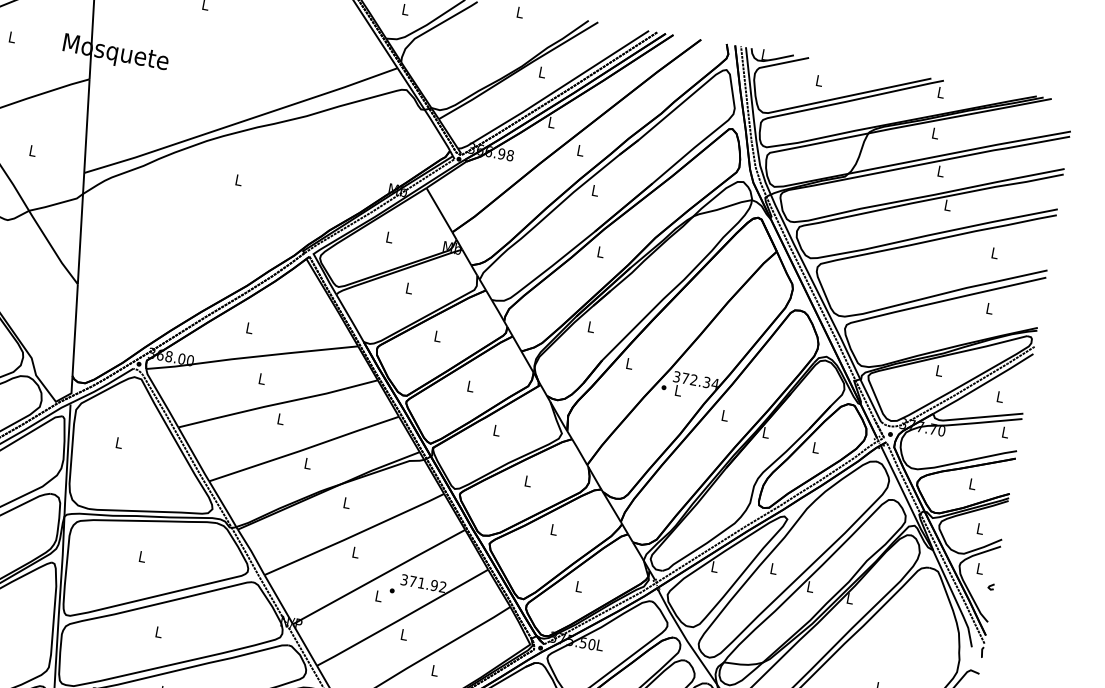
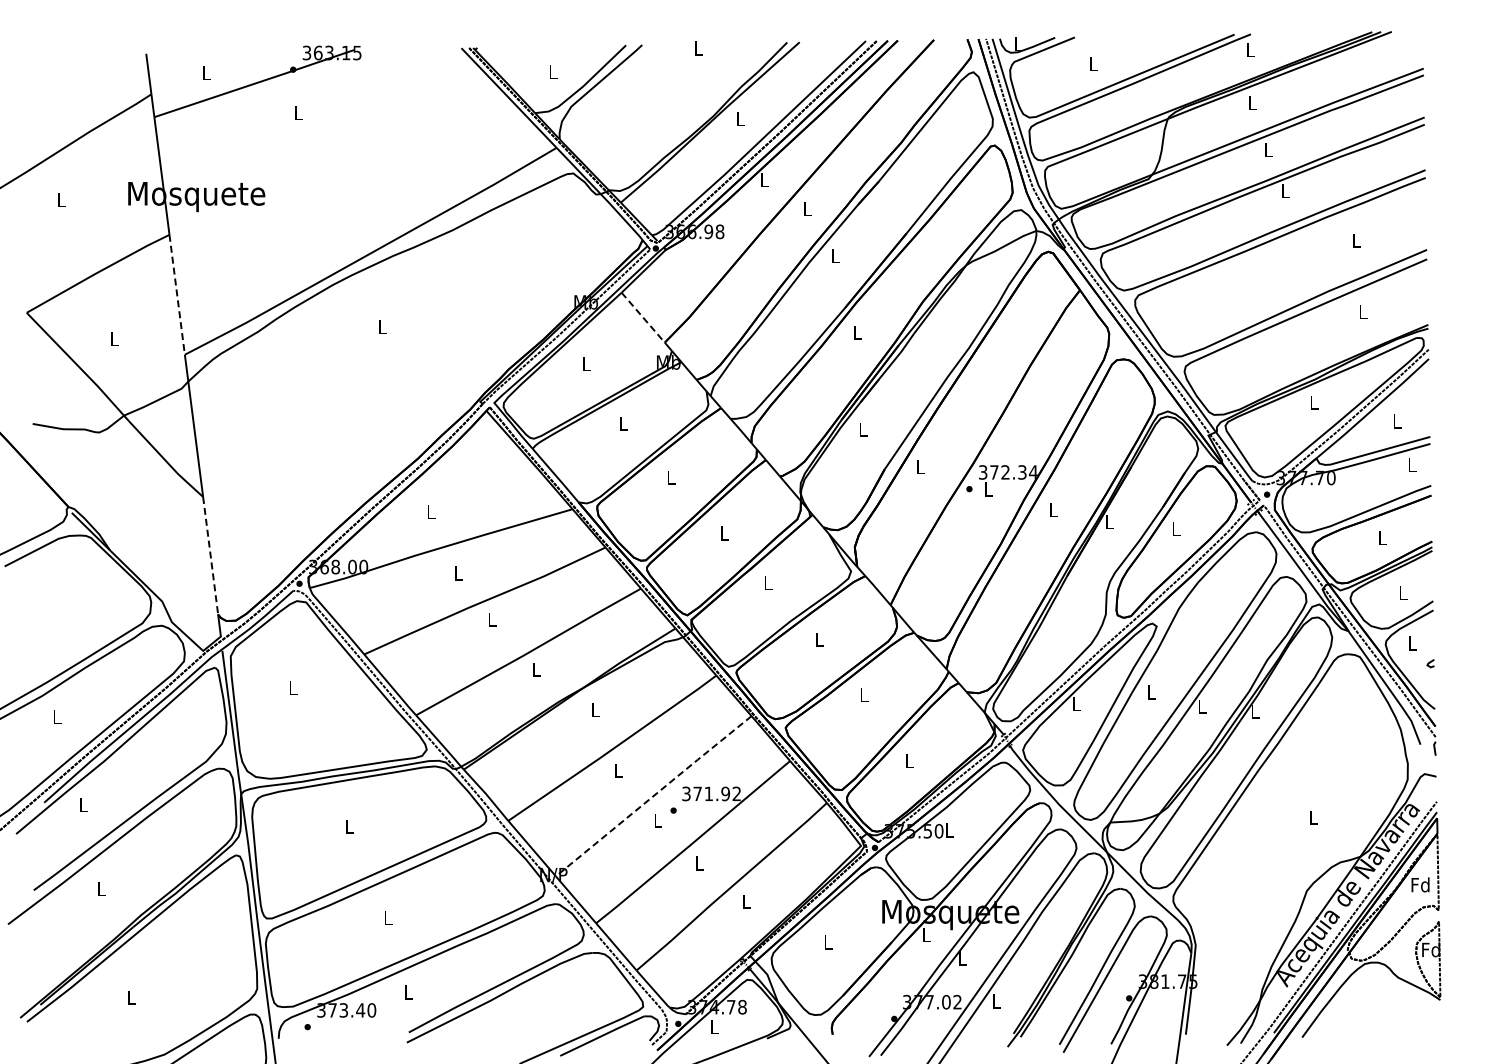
line: (87, 126) -> (177, 295), solid -> dashed
line: (439, 210) -> (643, 318), solid -> dashed
line: (75, 329) -> (210, 555), solid -> dashed
line: (379, 576) -> (653, 795), solid -> dashed

